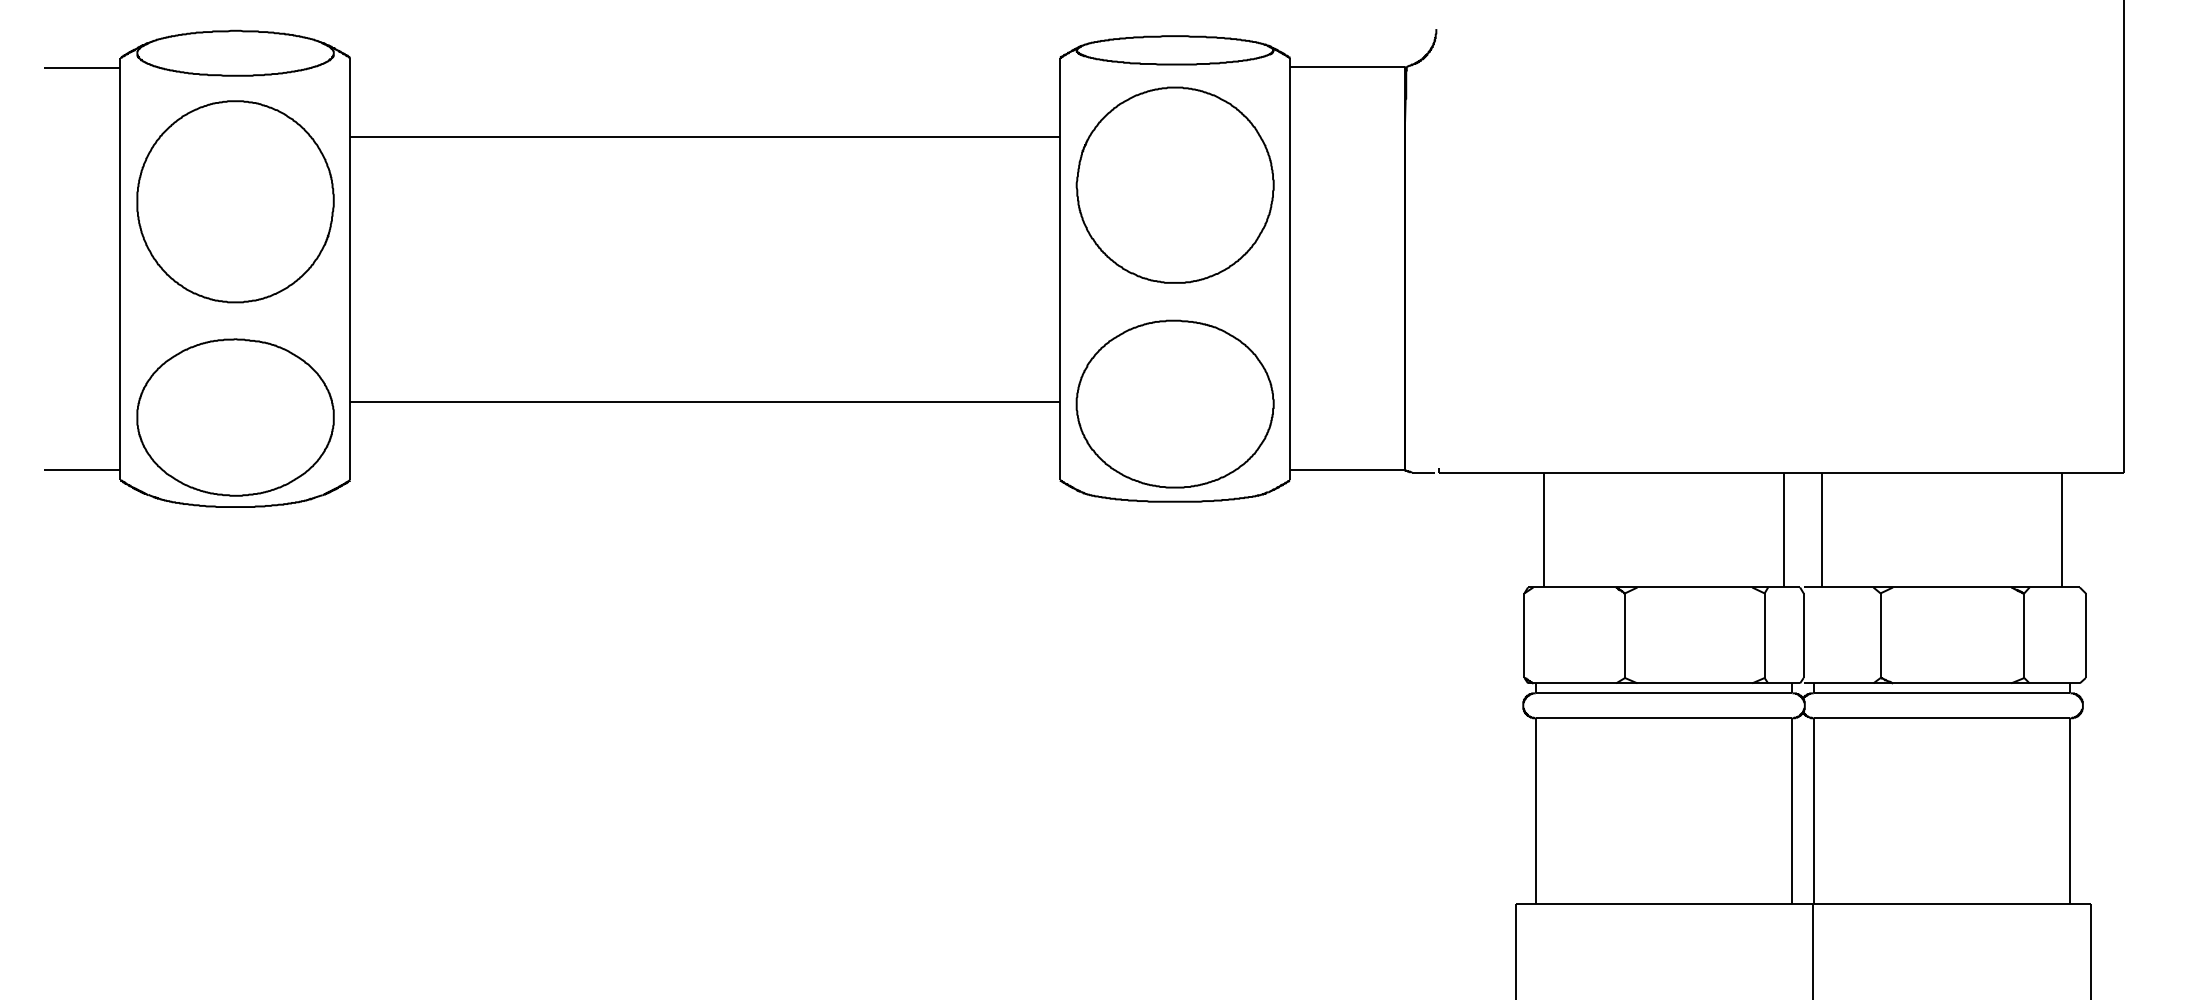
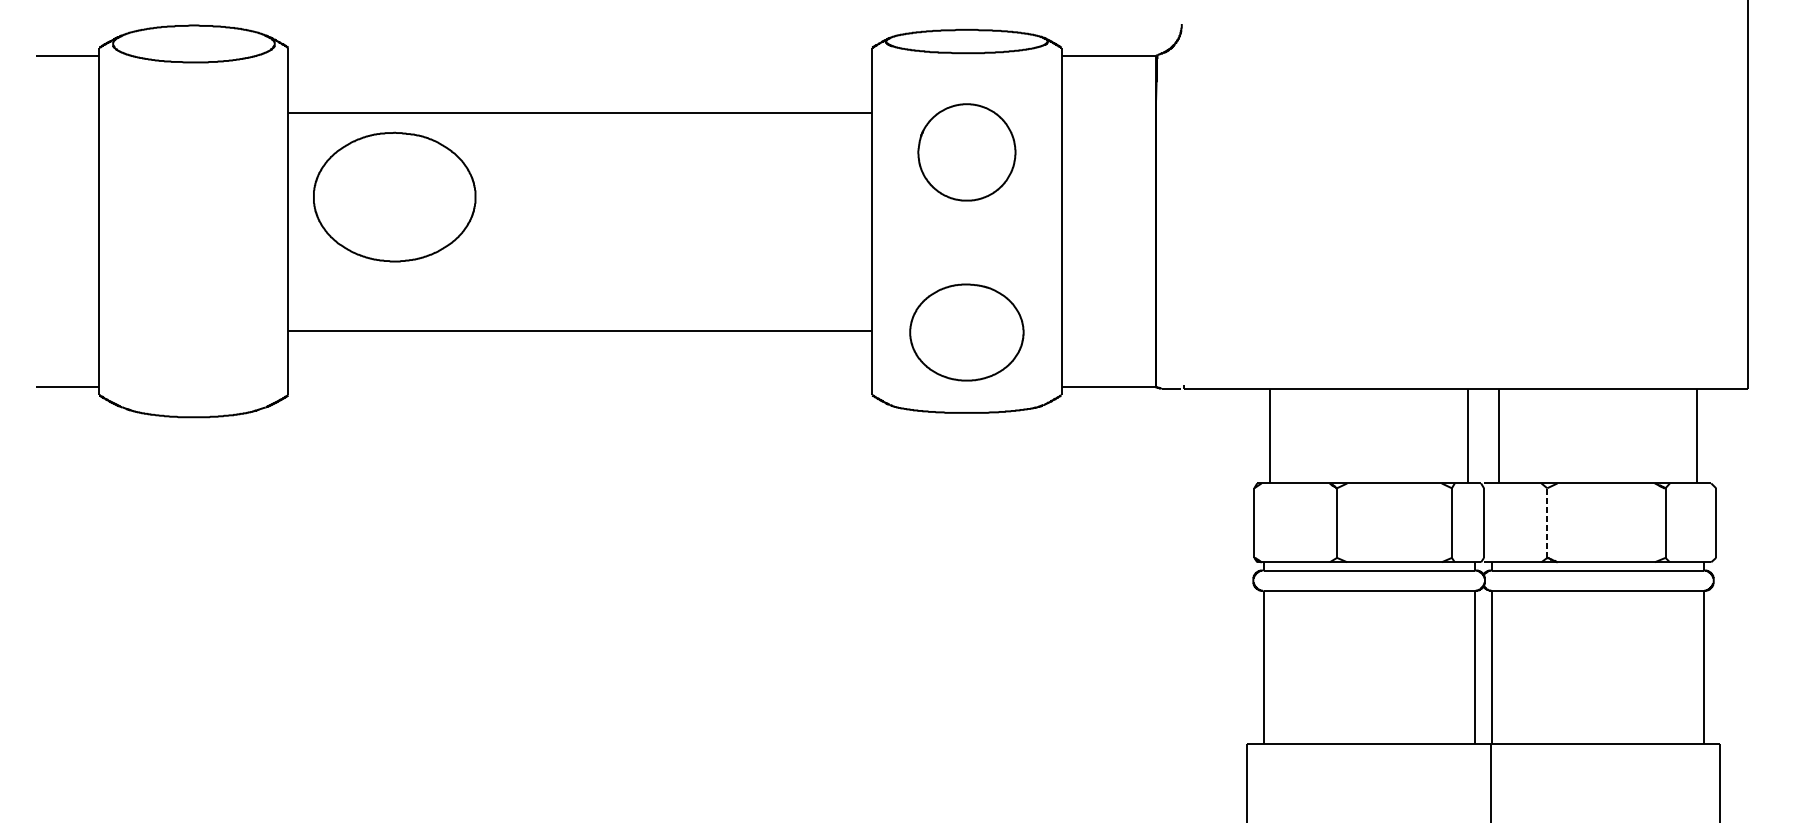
part: (1174, 184) -> (966, 151), size x0.6
part: (235, 201) -> (193, 165), removed
part: (1174, 403) -> (966, 332), size x0.7
part: (235, 417) -> (394, 197), moved
line: (1880, 635) -> (1547, 522), solid -> dashed

